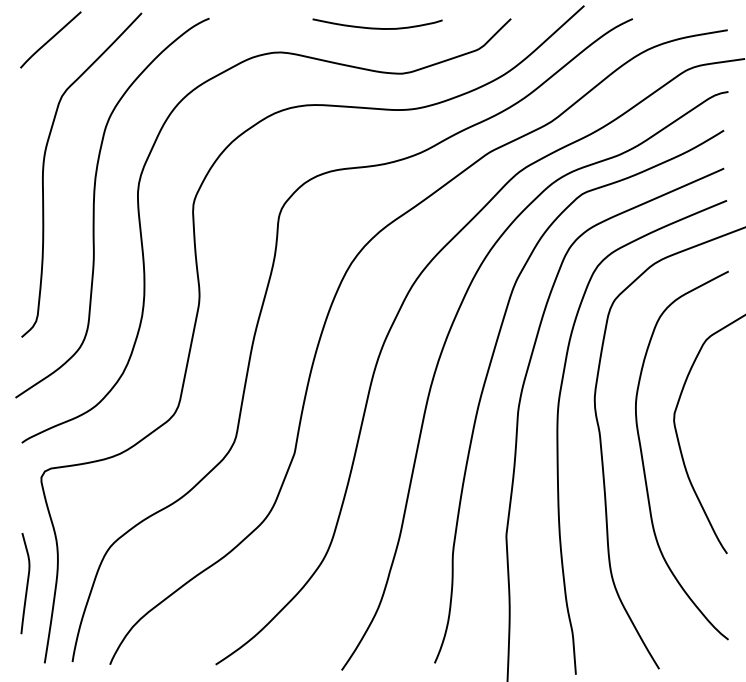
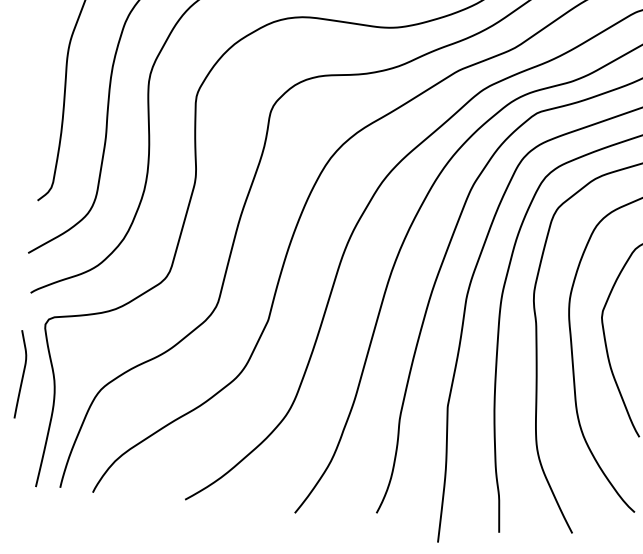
curve: (26, 583) -> (22, 374), moved

